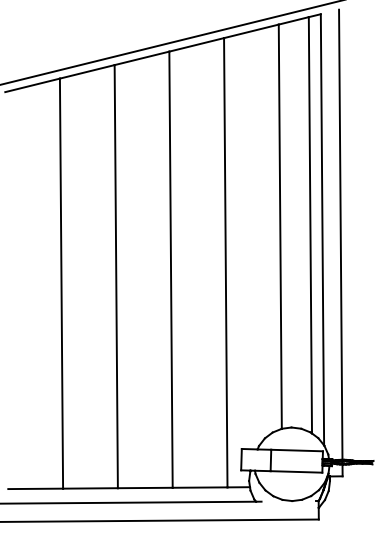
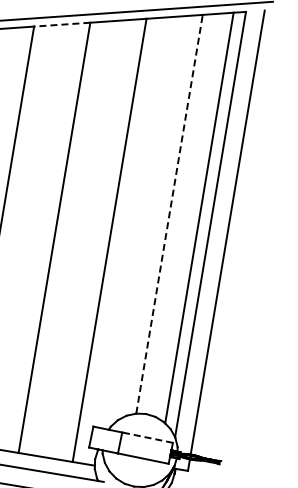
line: (141, 58) -> (61, 24), solid -> dashed
line: (280, 226) -> (169, 214), solid -> dashed
line: (297, 450) -> (148, 437), solid -> dashed

